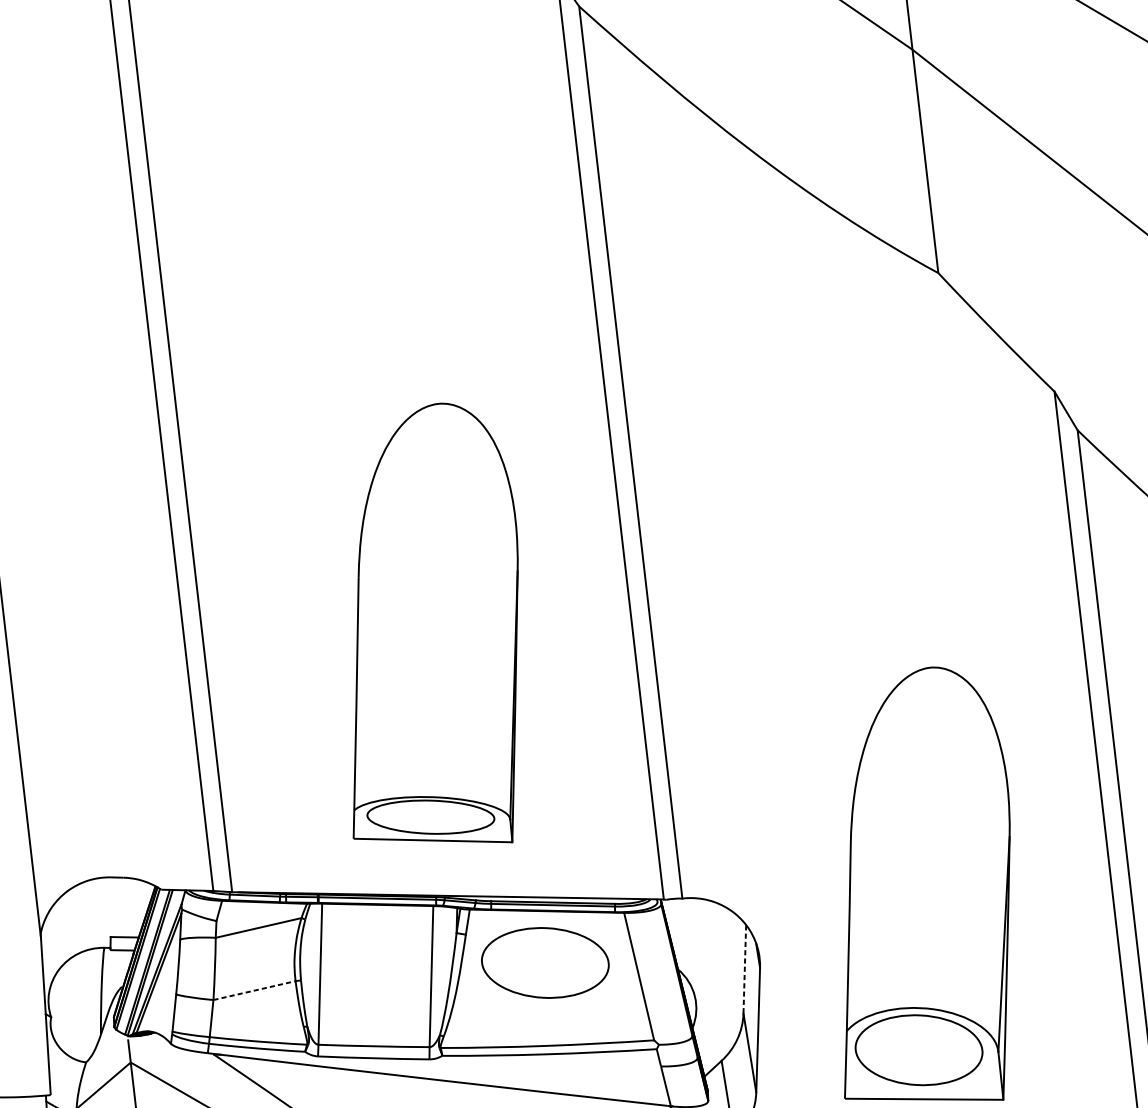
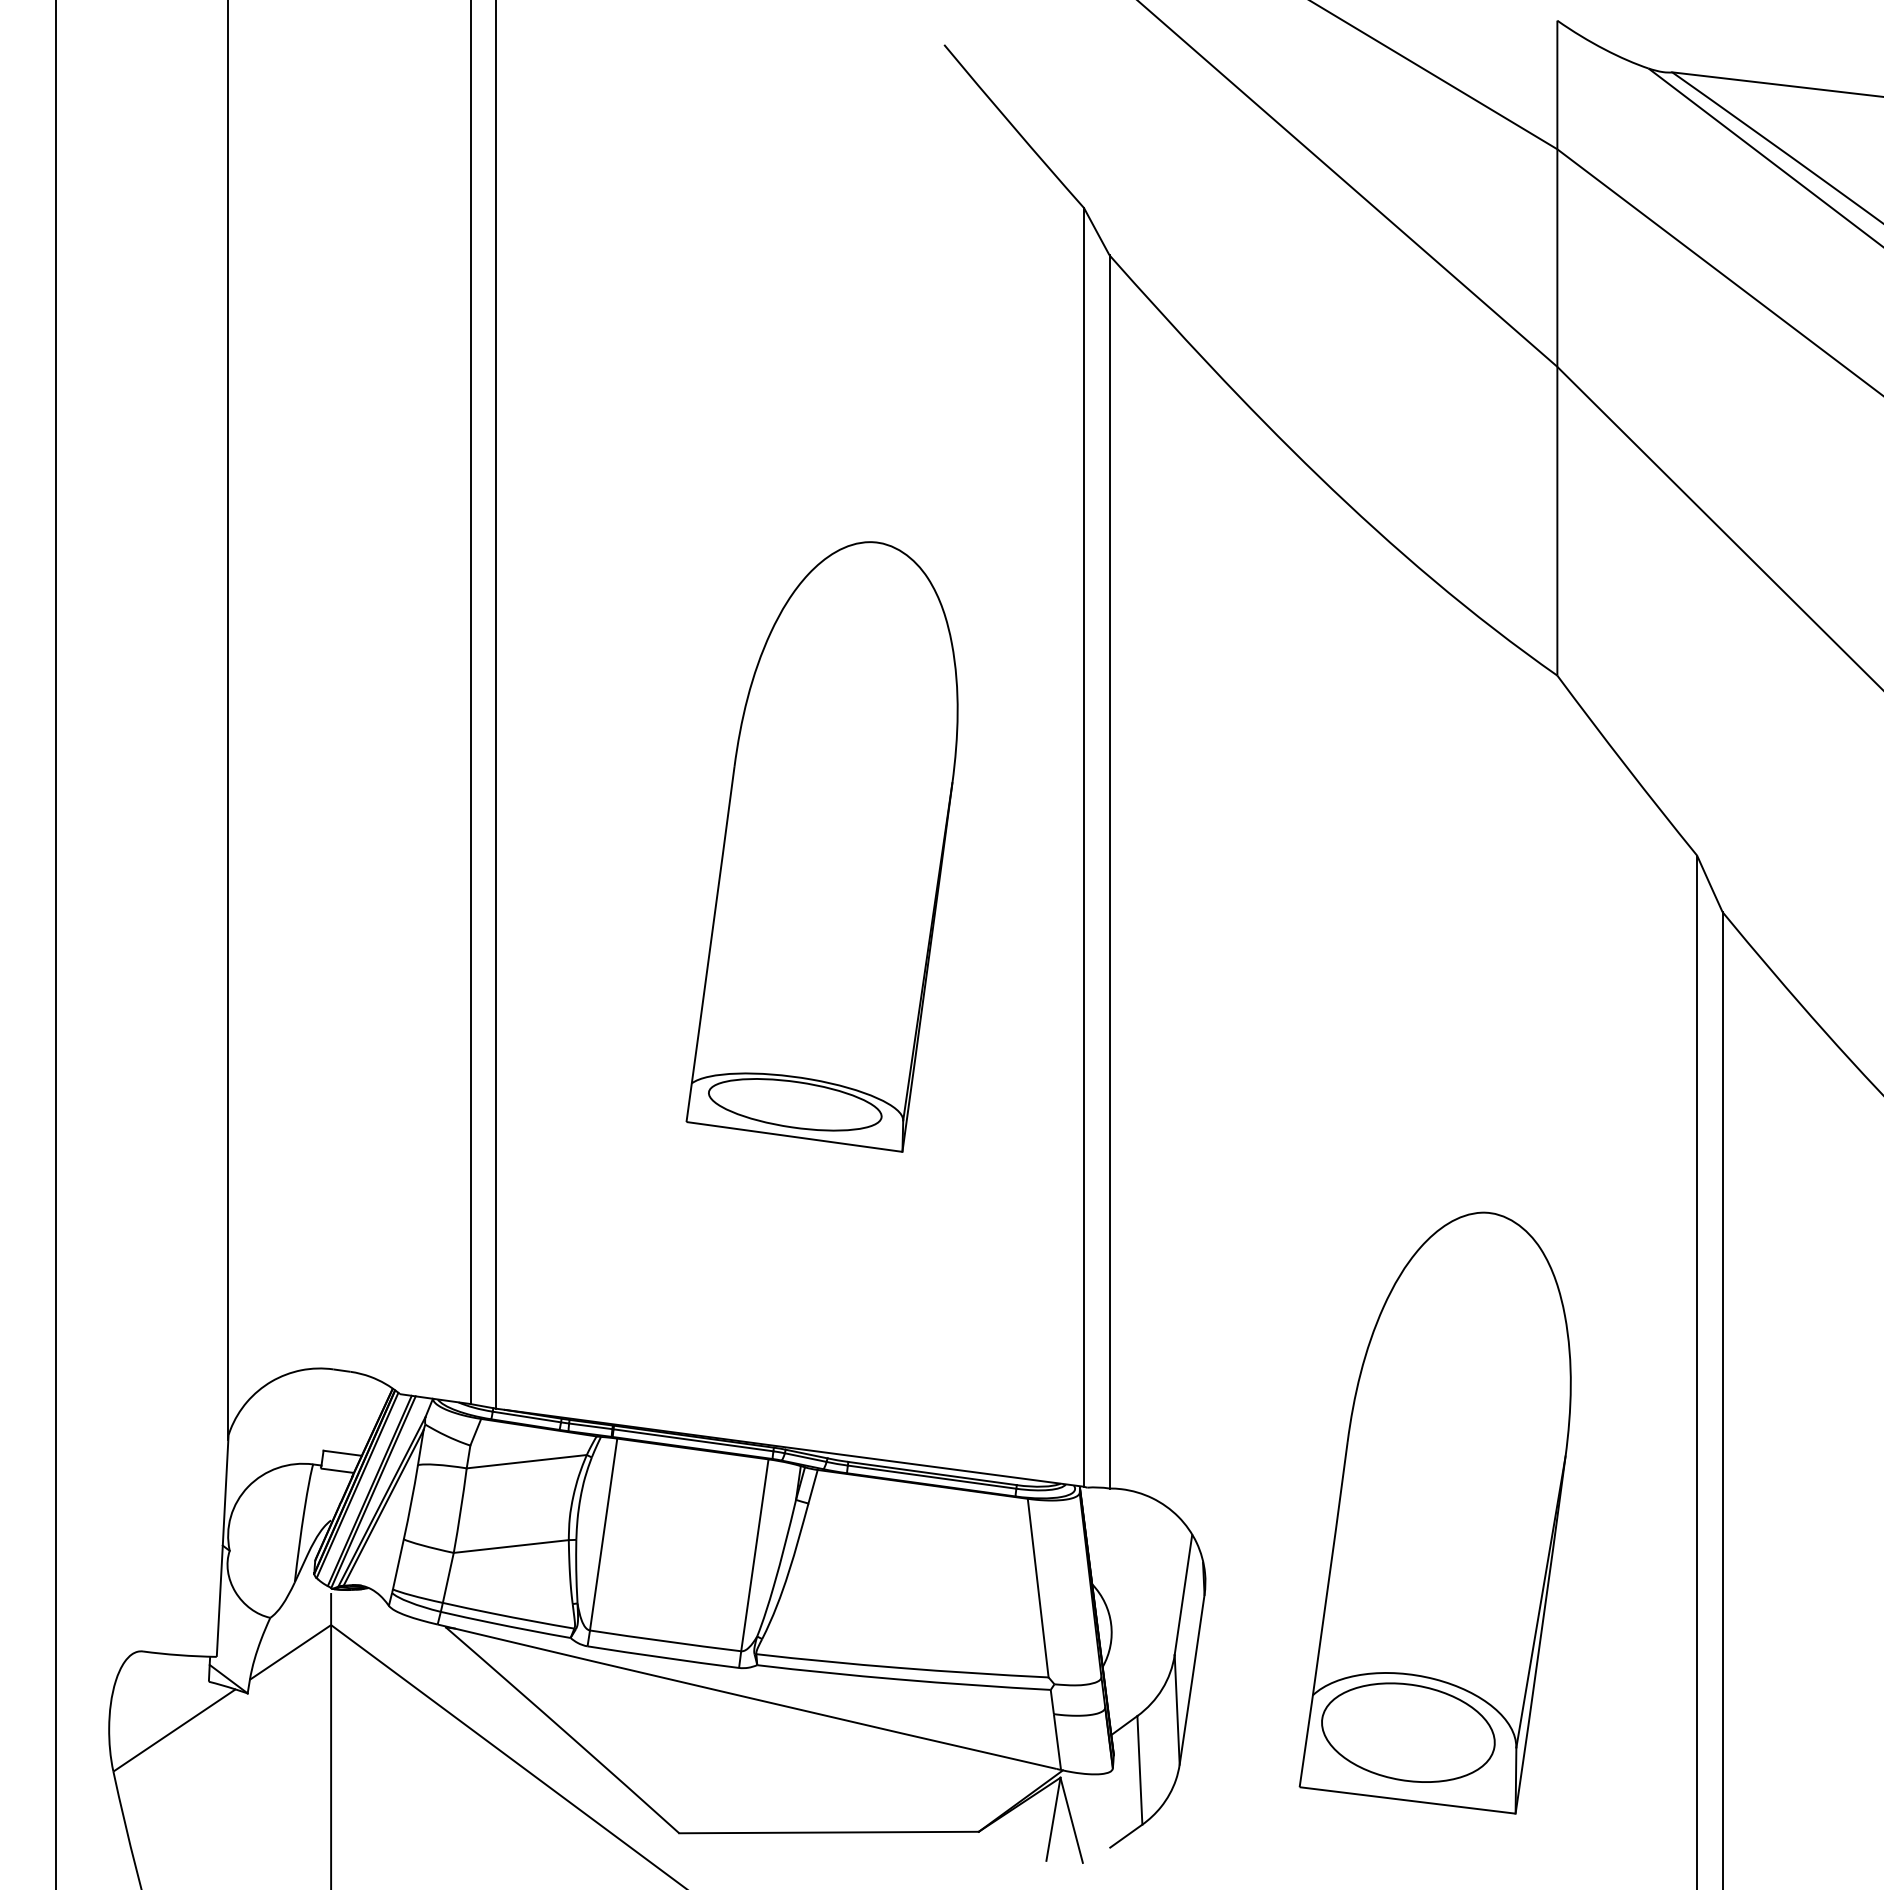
part: (428, 628) -> (821, 846), moved
part: (545, 962) -> (912, 1554), removed
line: (744, 969) -> (1183, 1595), dashed -> solid
line: (254, 990) -> (511, 1546), dashed -> solid

